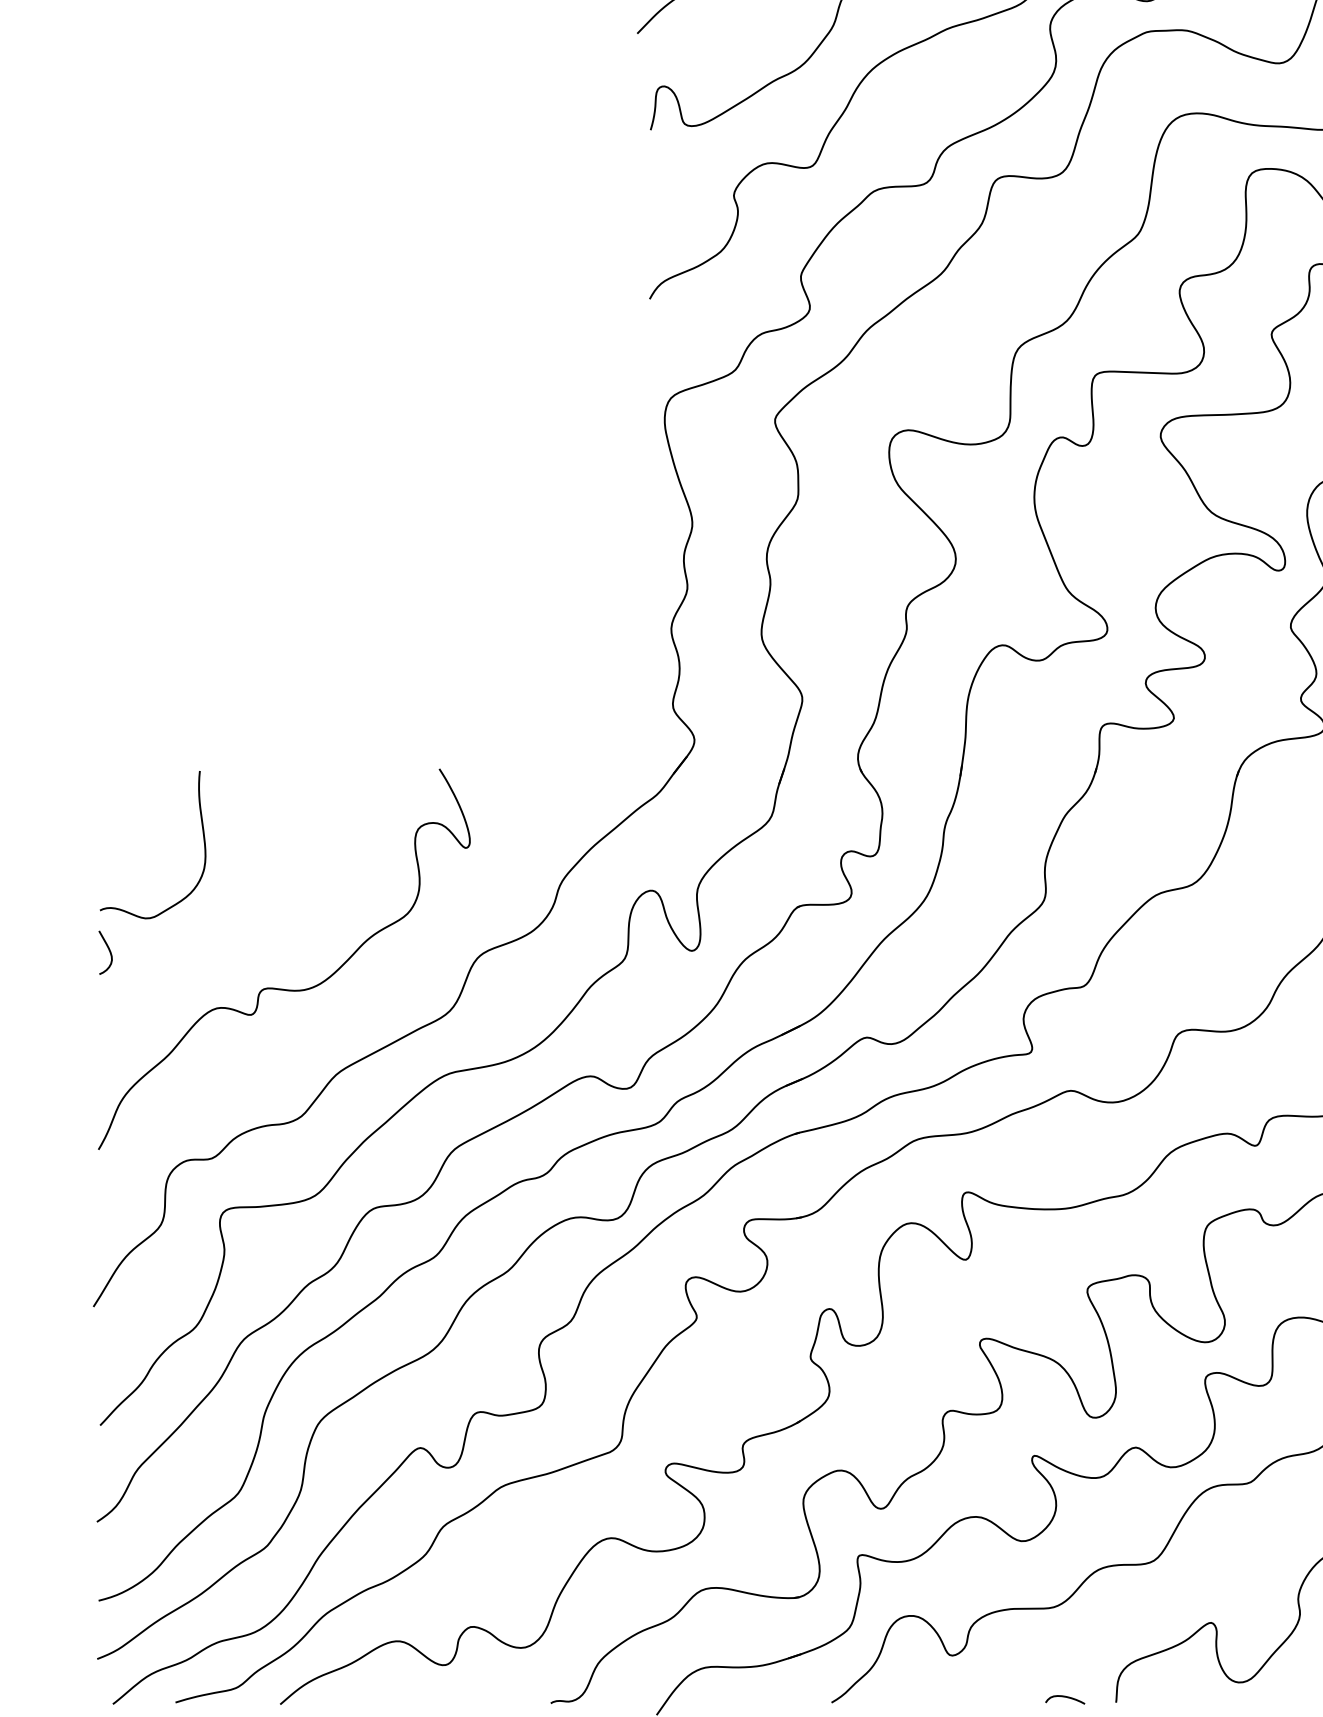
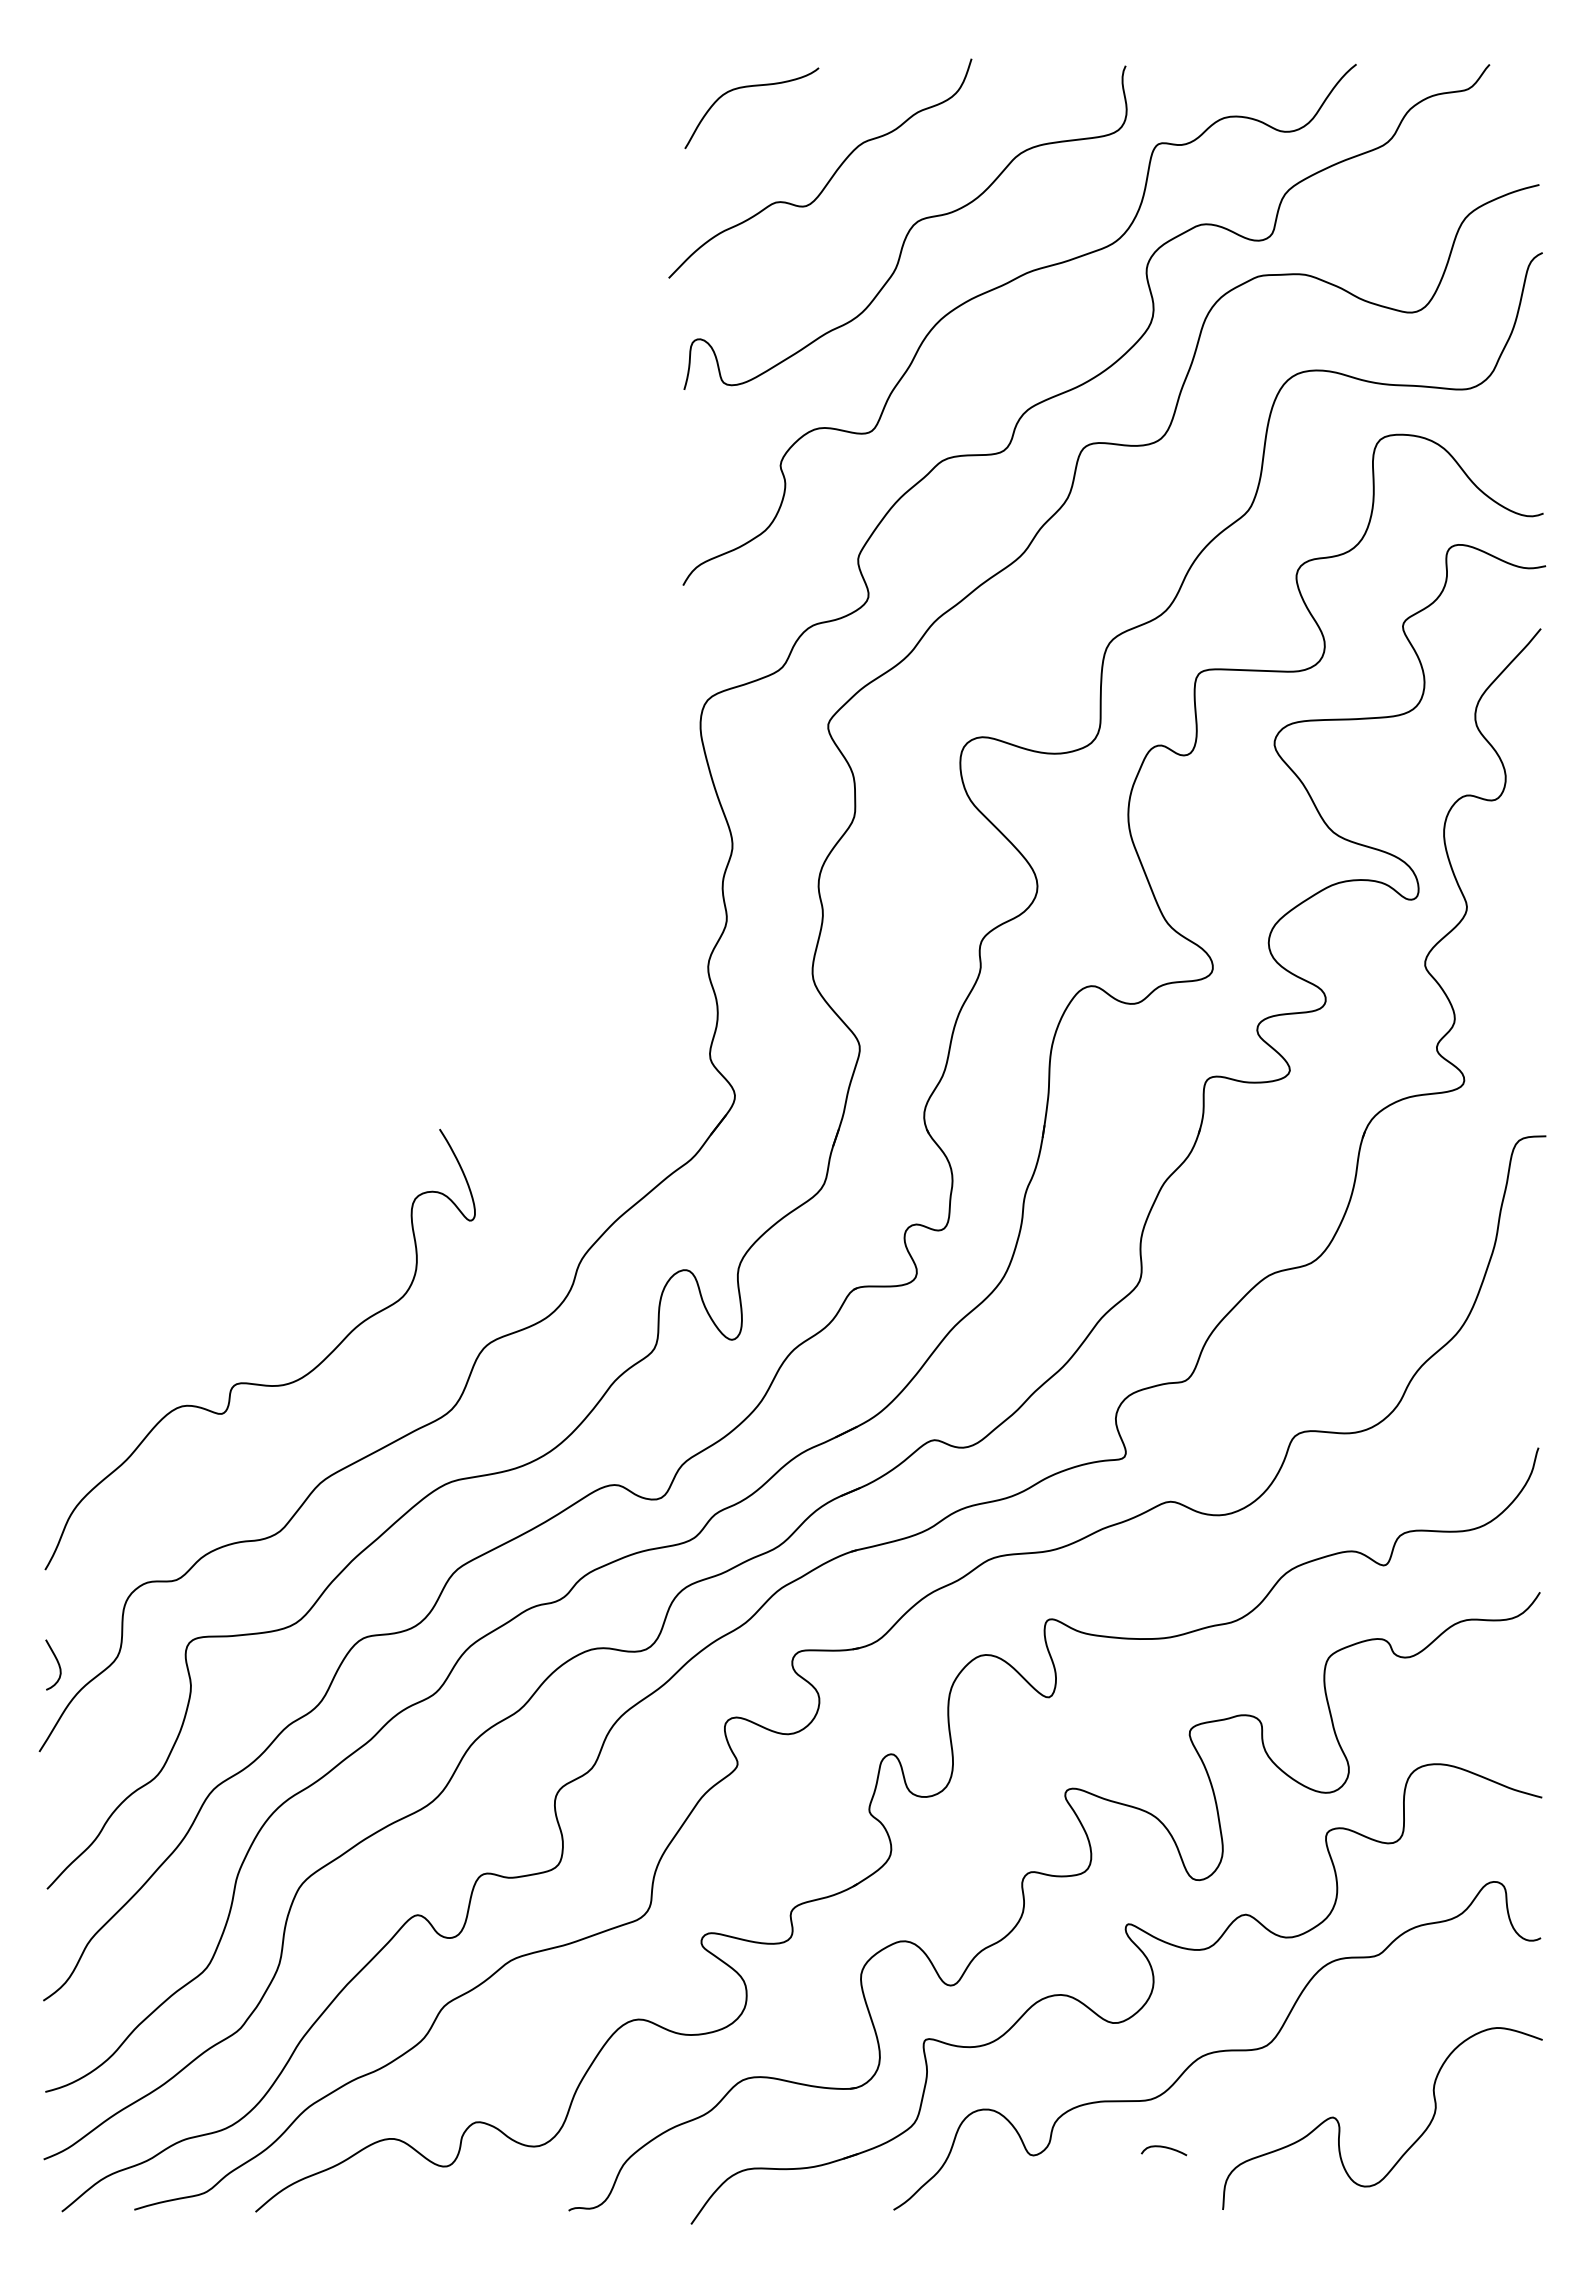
curve: (203, 839) -> (166, 1210), removed
curve: (109, 951) -> (57, 1663), moved
curve: (1065, 1697) -> (1164, 2148), moved

